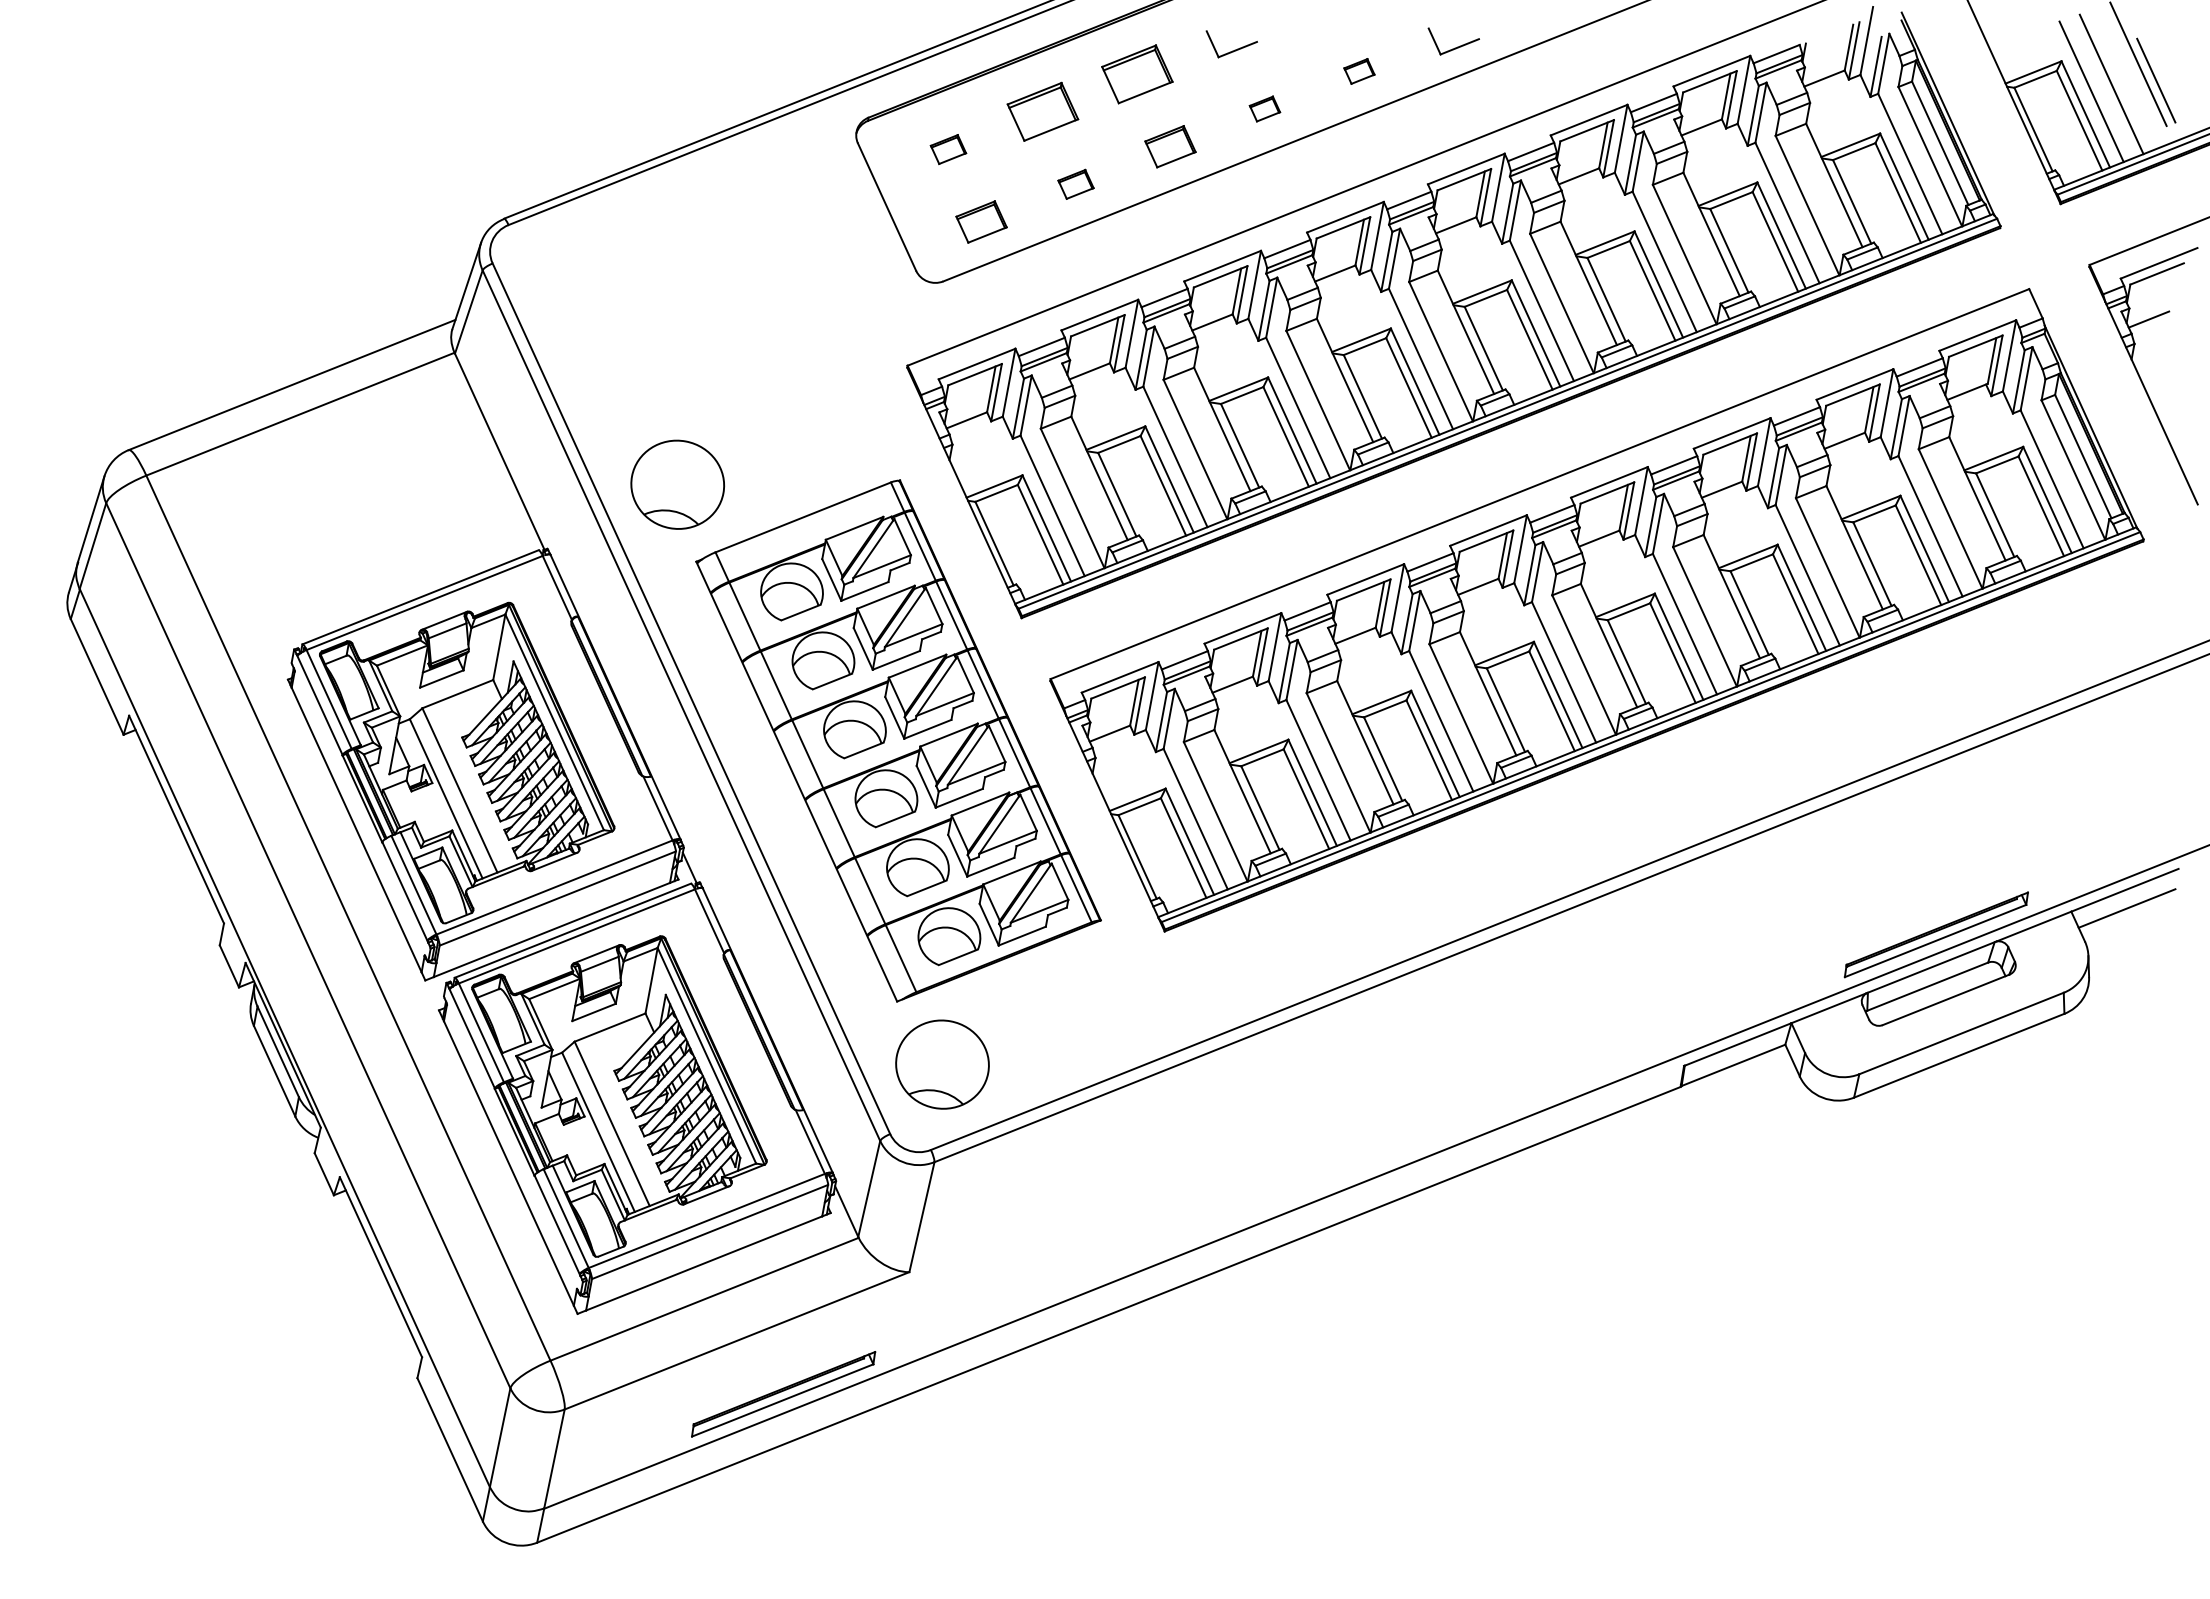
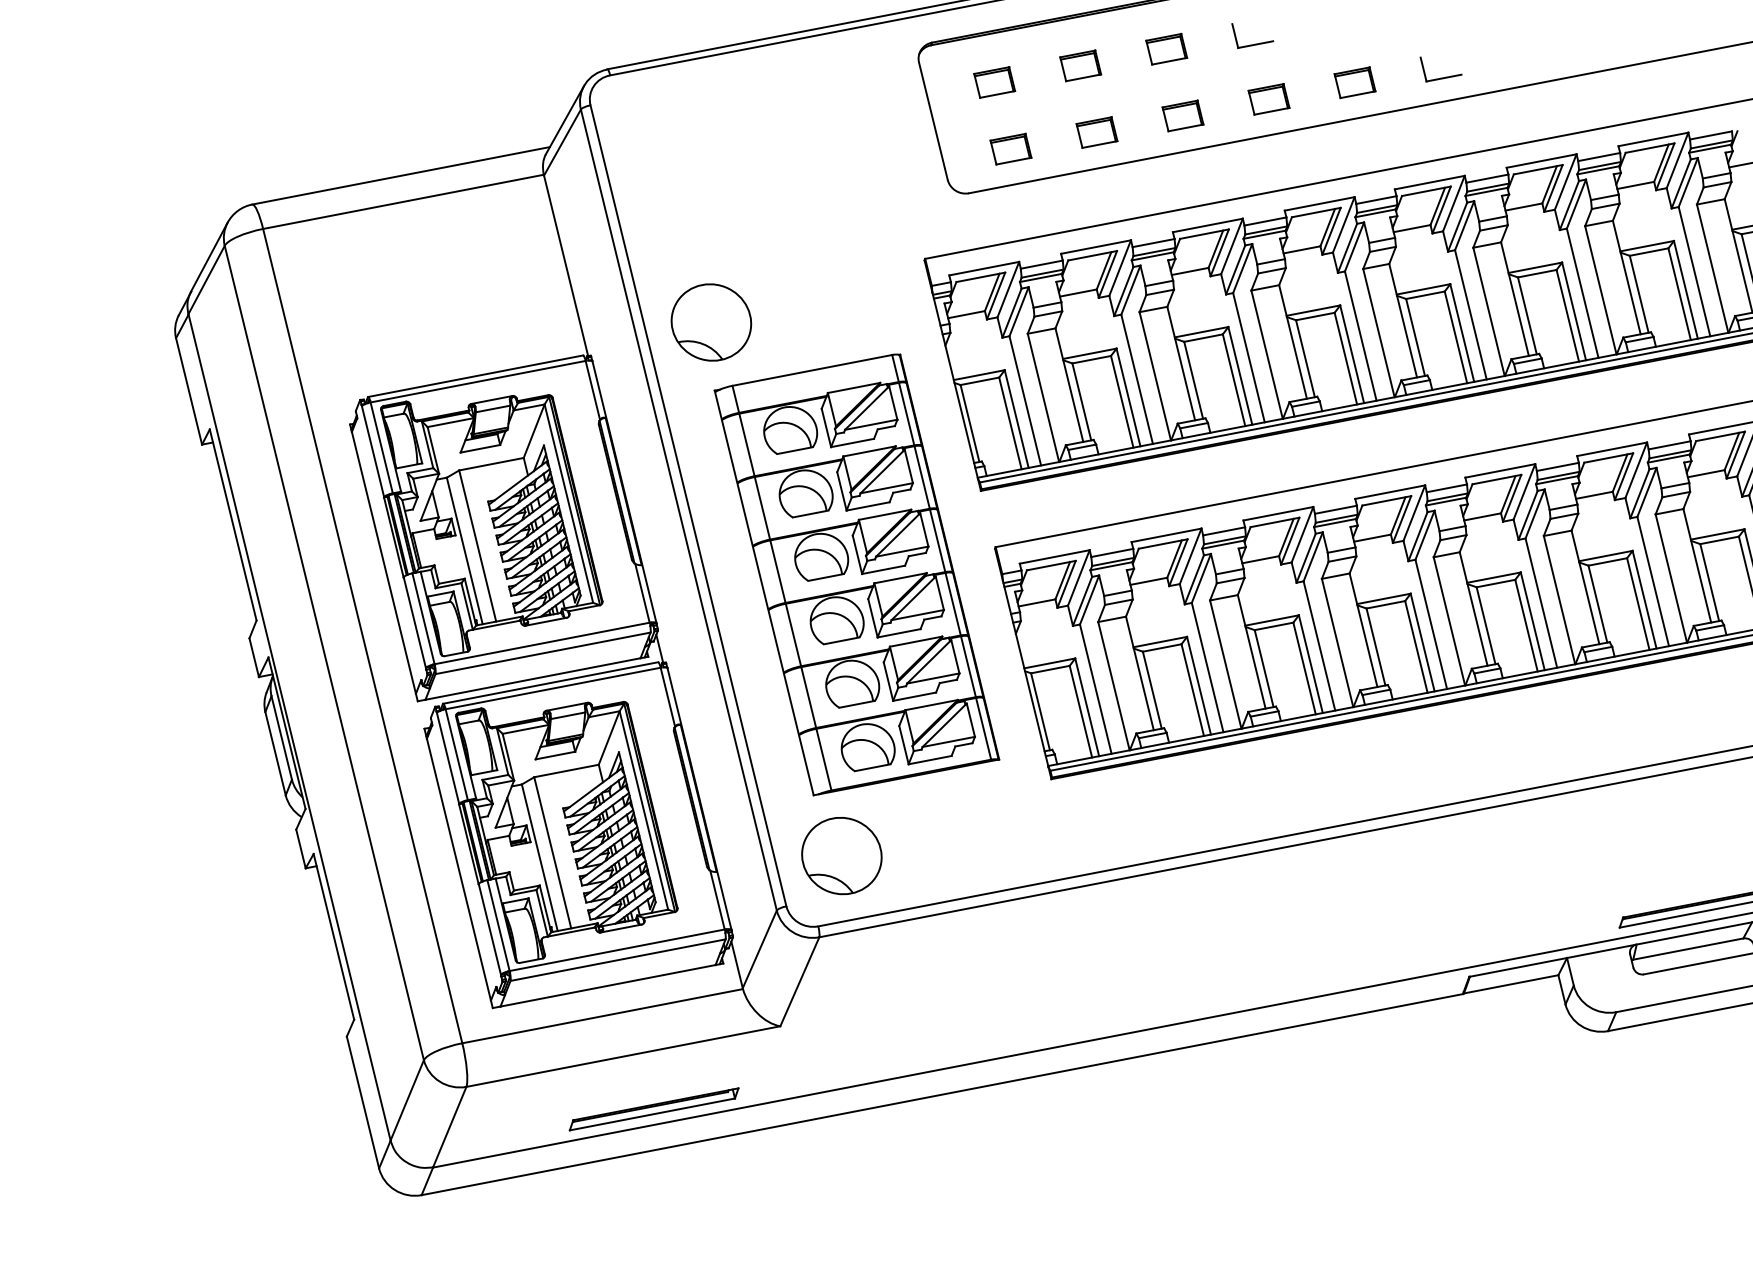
part: (1359, 71) -> (1355, 82), size x1.67
part: (1137, 73) -> (1166, 48), size x0.71
part: (1264, 108) -> (1268, 98), size x1.67
part: (1042, 111) -> (1080, 65), size x0.71
part: (948, 149) -> (994, 82), size x1.43
part: (1075, 184) -> (1096, 132), size x1.43

